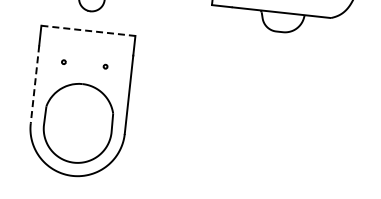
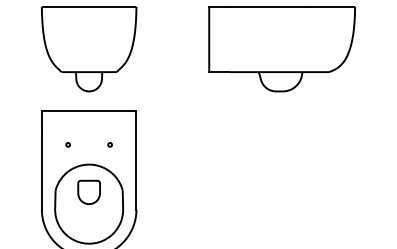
line: (88, 31) -> (89, 111), dashed -> solid
line: (34, 84) -> (41, 170), dashed -> solid
part: (79, 110) -> (88, 191), added

